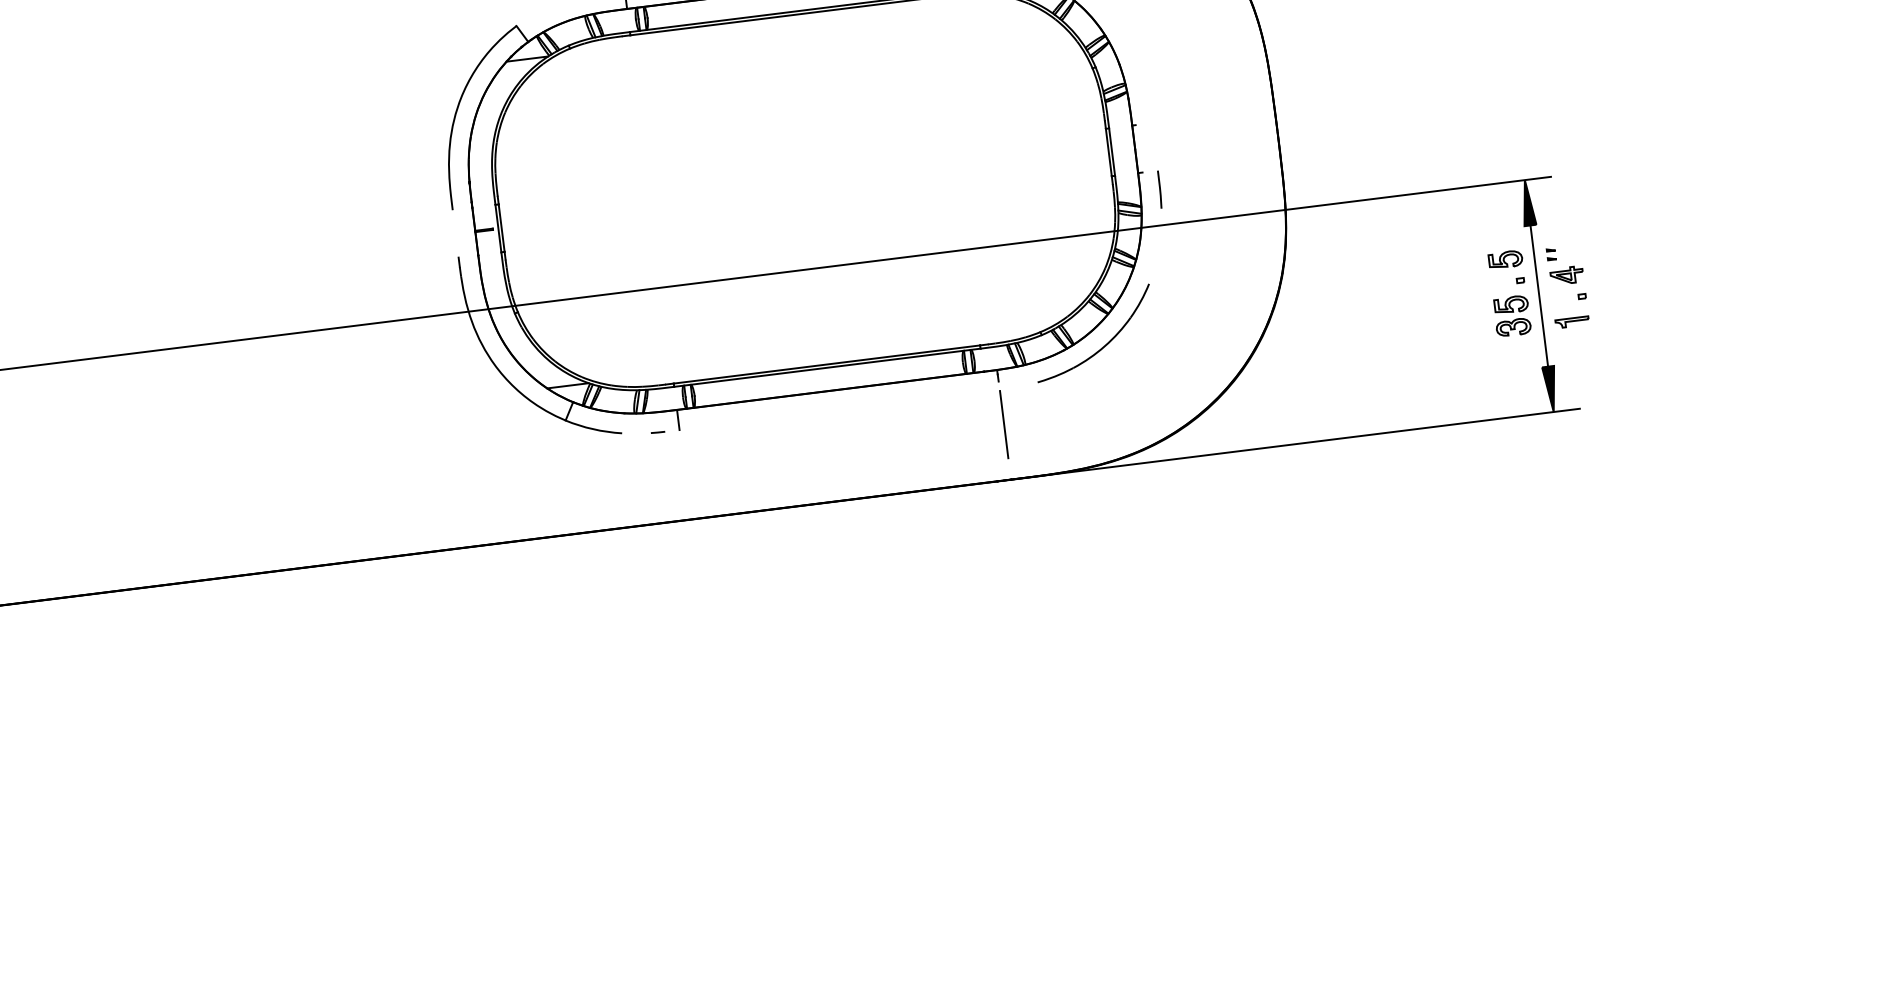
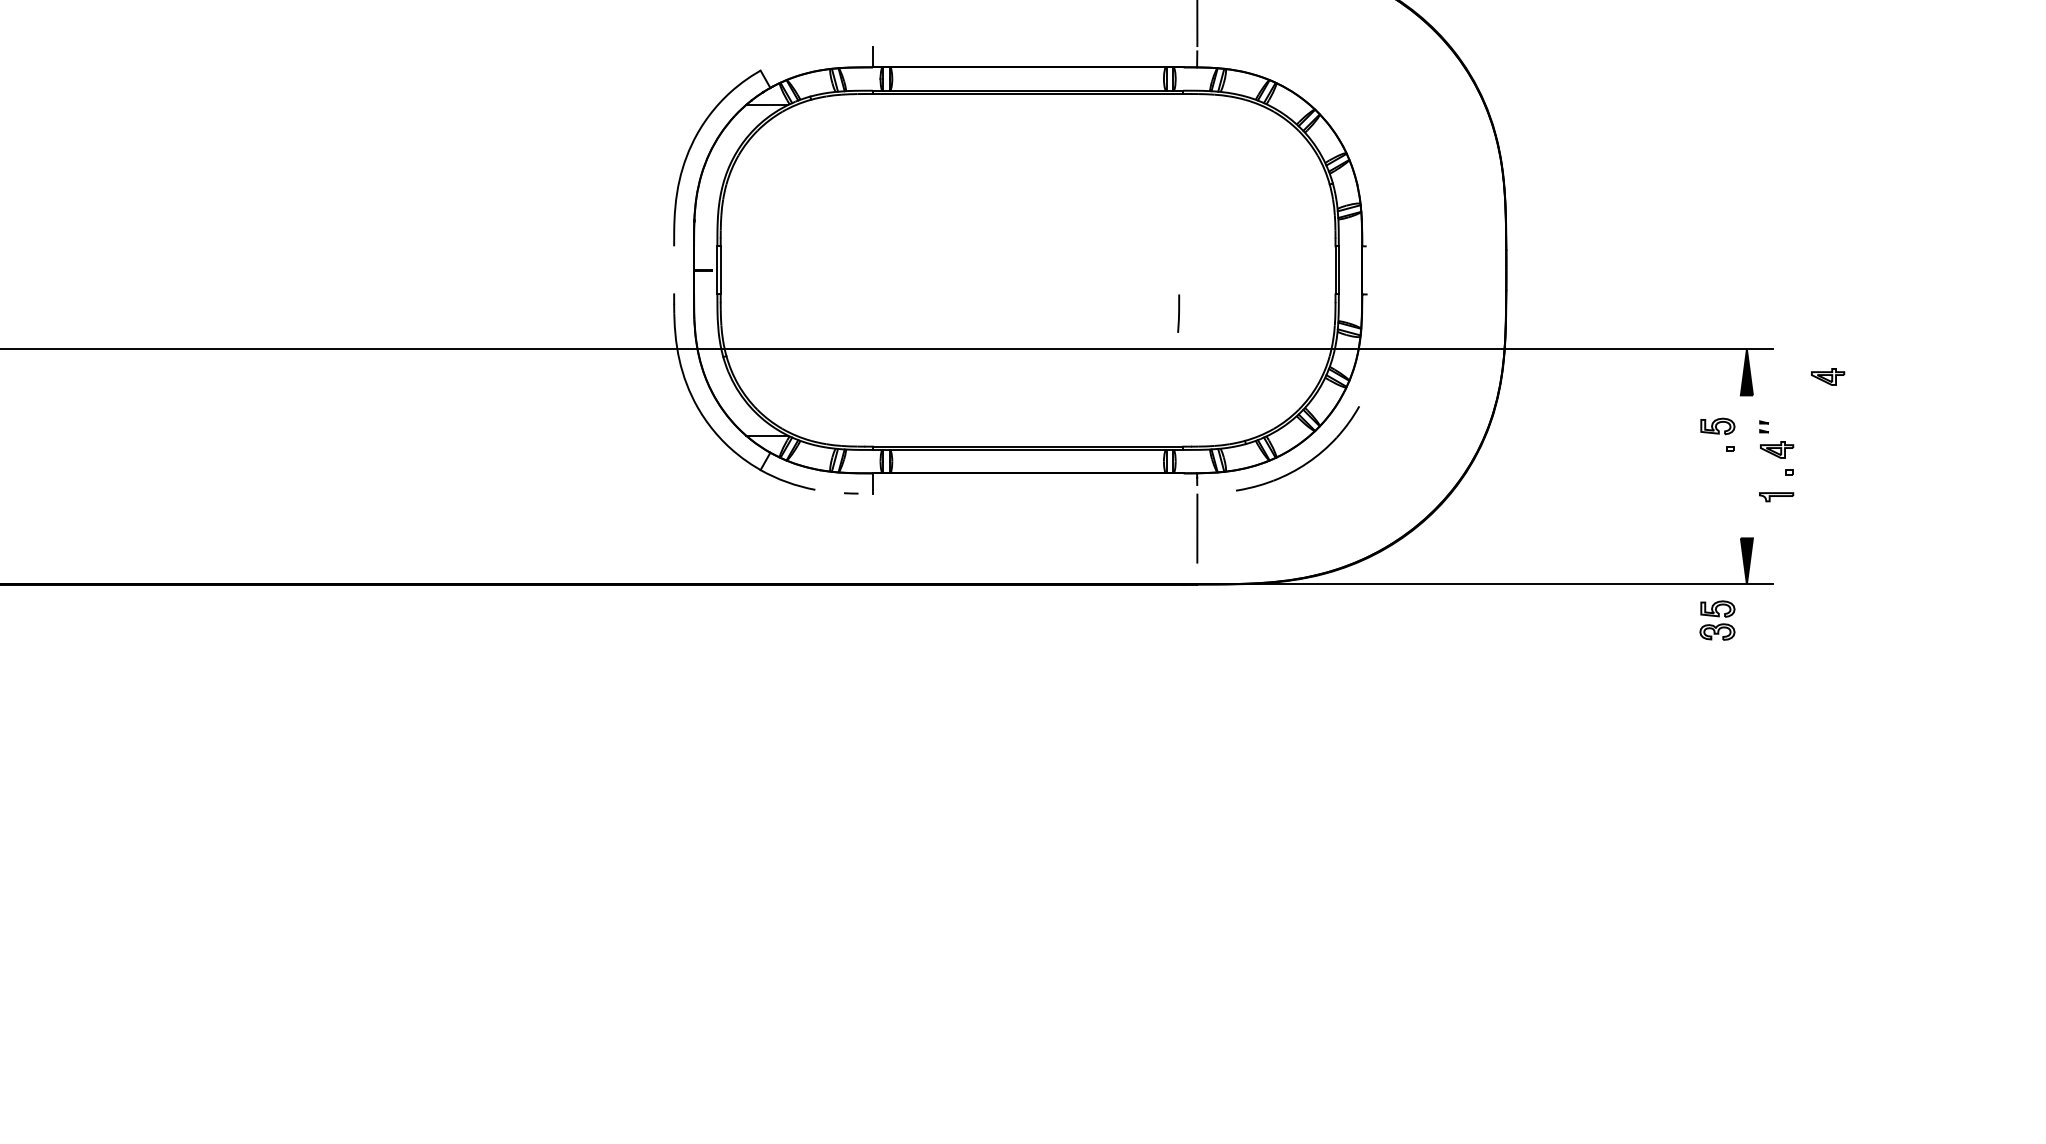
line: (1159, 189) -> (1178, 313), moved
part: (1608, 196) -> (1828, 376), added
line: (1538, 295) -> (1746, 466), removed
part: (1512, 316) -> (1717, 620), moved

